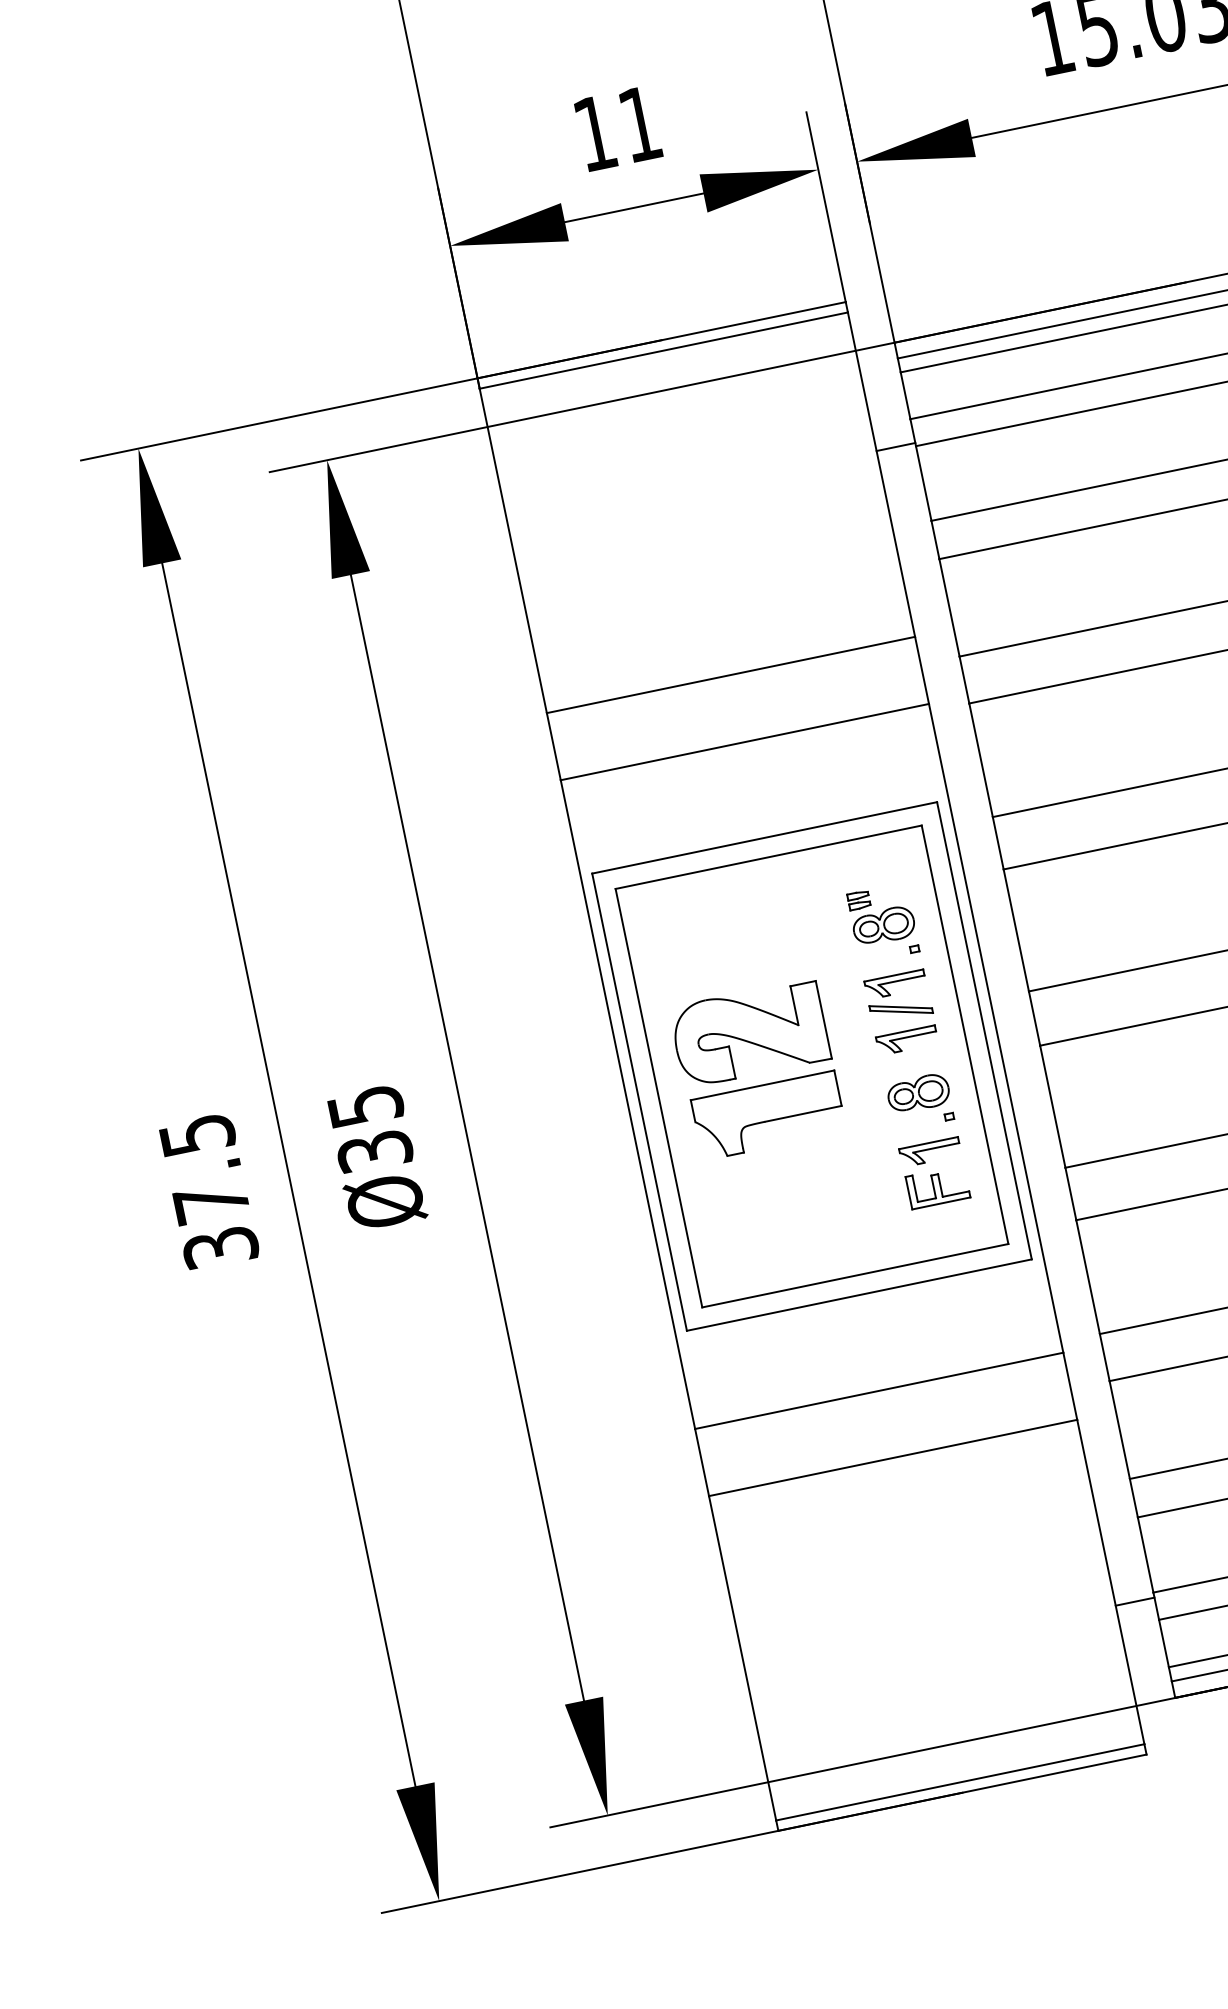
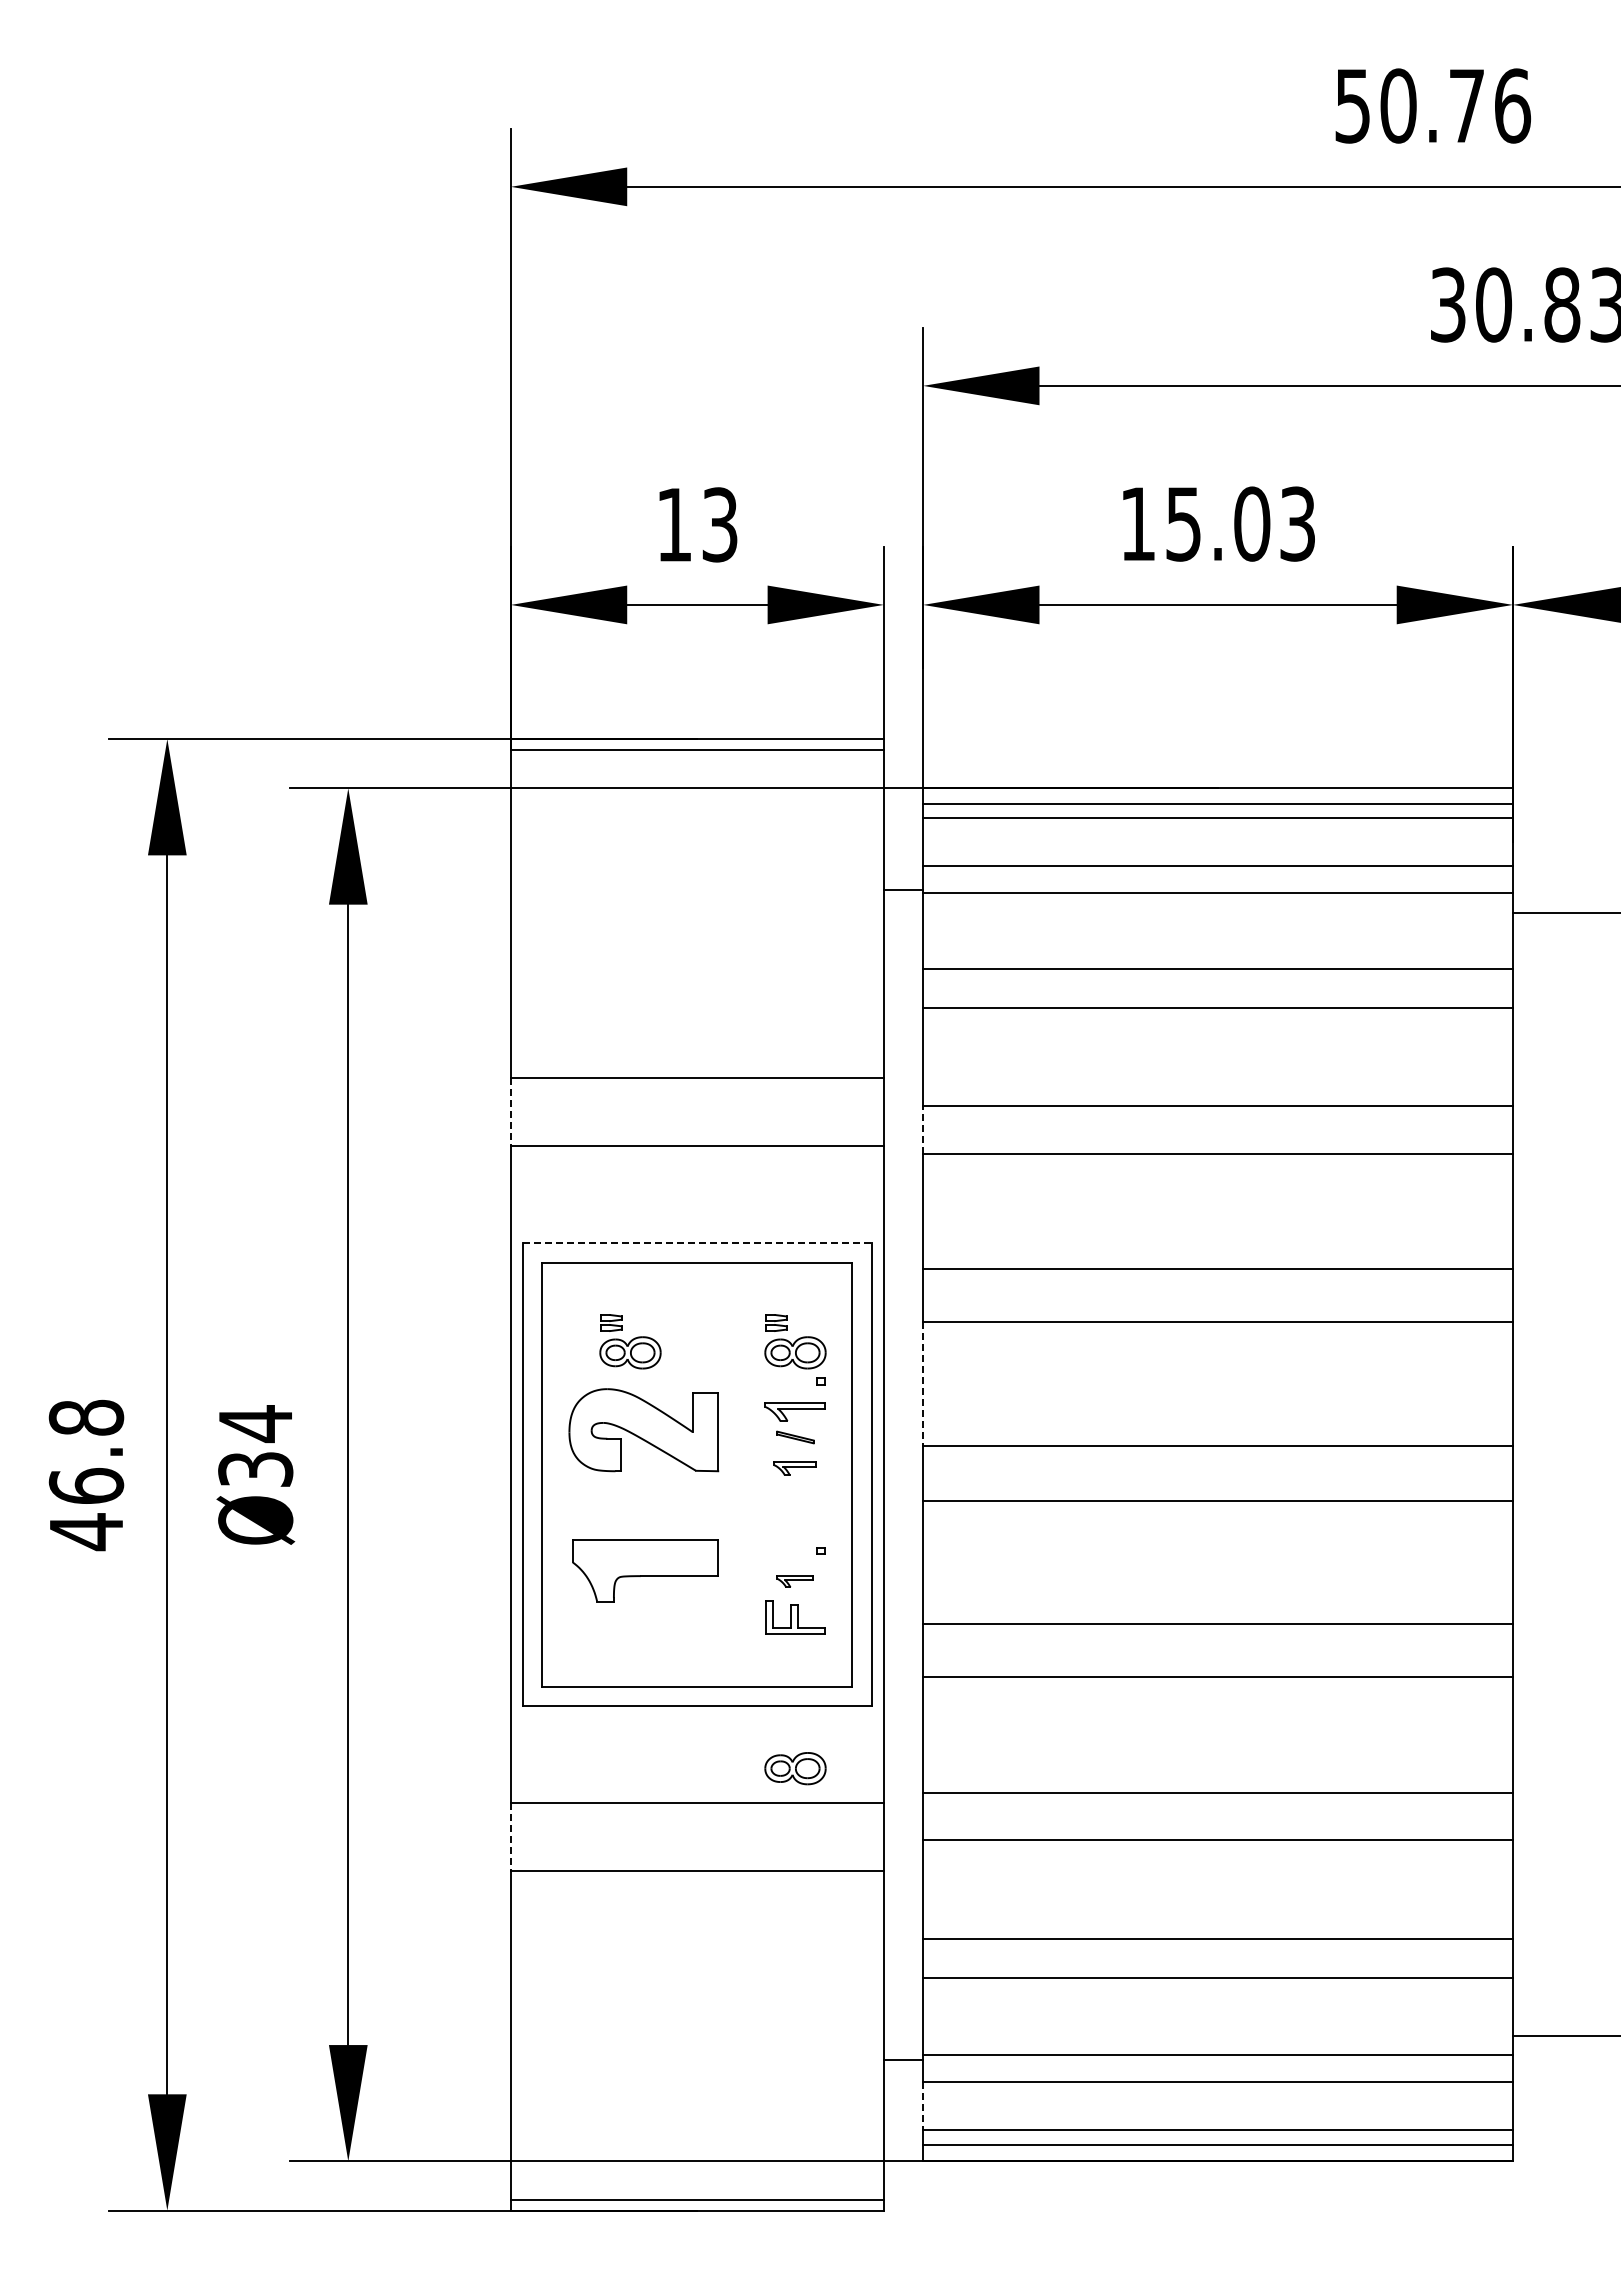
text: (639, 123) -> (719, 524), 11 -> 13
line: (964, 680) -> (923, 1130), solid -> dashed
line: (553, 747) -> (510, 1112), solid -> dashed
line: (764, 838) -> (697, 1243), solid -> dashed
line: (1016, 930) -> (923, 1383), solid -> dashed
part: (718, 948) -> (630, 1341), added
part: (901, 1009) -> (795, 1437), size x0.6
part: (906, 1040) -> (794, 1468), size x0.7
part: (918, 1093) -> (795, 1768), moved
text: (366, 1106) -> (256, 1424), Ø35 -> Ø34
part: (768, 1115) -> (645, 1570), moved
part: (929, 1151) -> (794, 1581), size x0.6
text: (209, 1192) -> (86, 1475), 37.5 -> 46.8
line: (701, 1462) -> (510, 1837), solid -> dashed
line: (1164, 1643) -> (923, 2106), solid -> dashed

